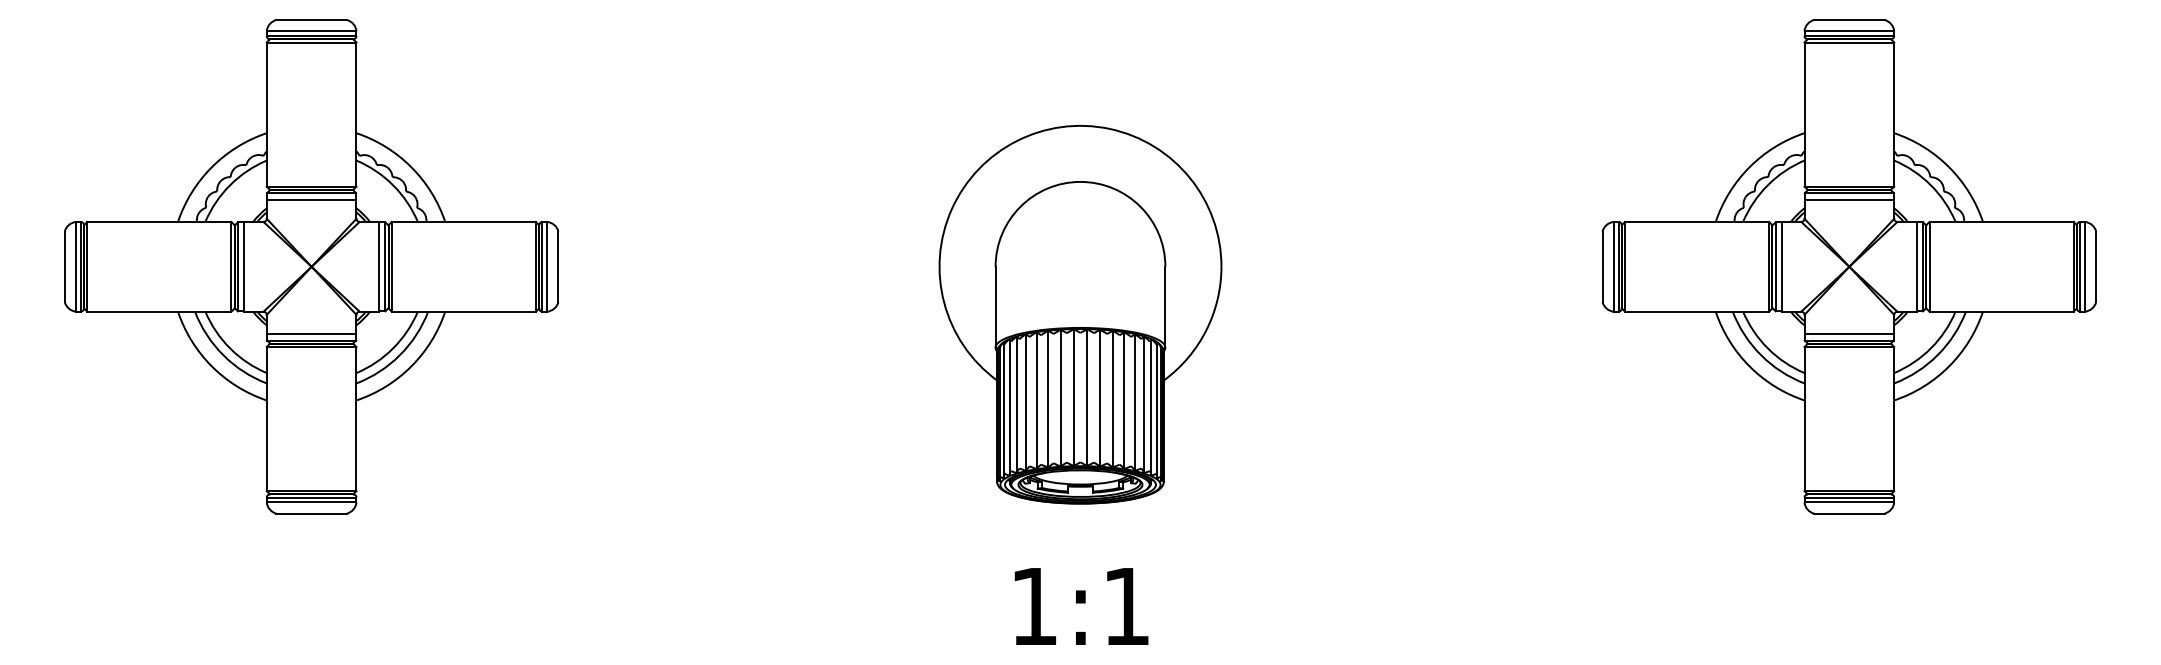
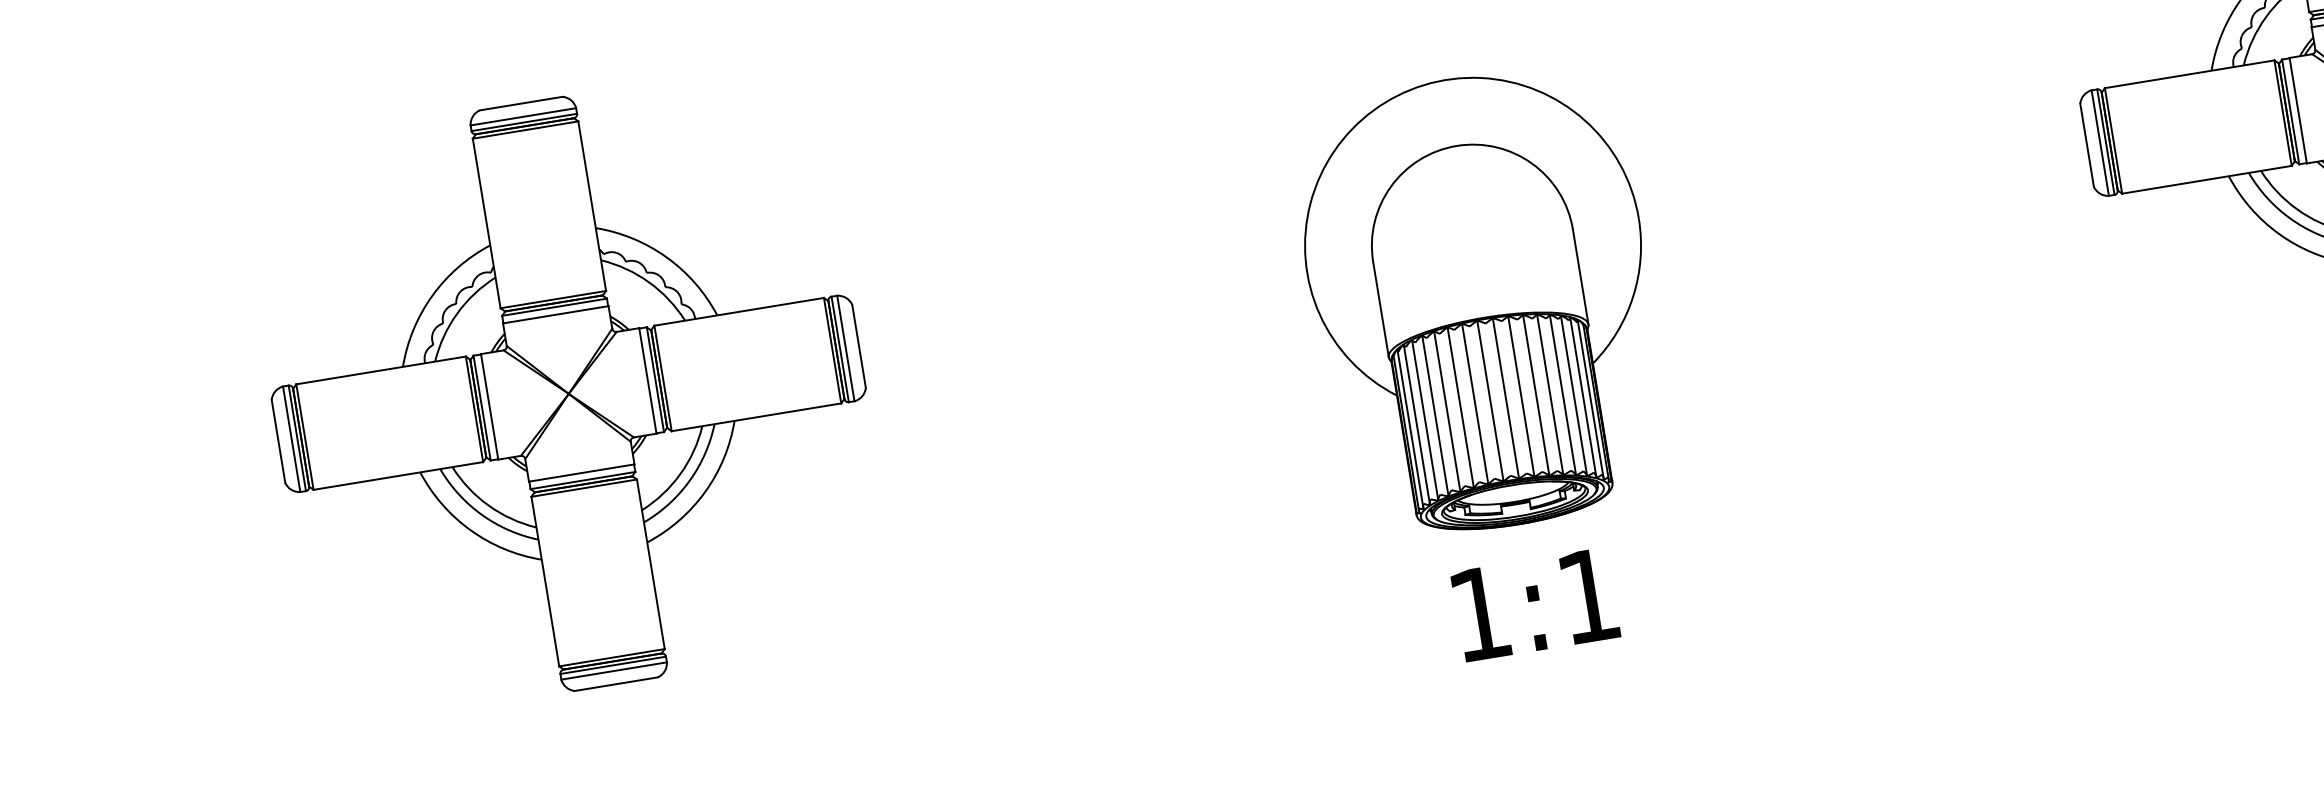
text: (1081, 606) -> (1535, 604), moved

